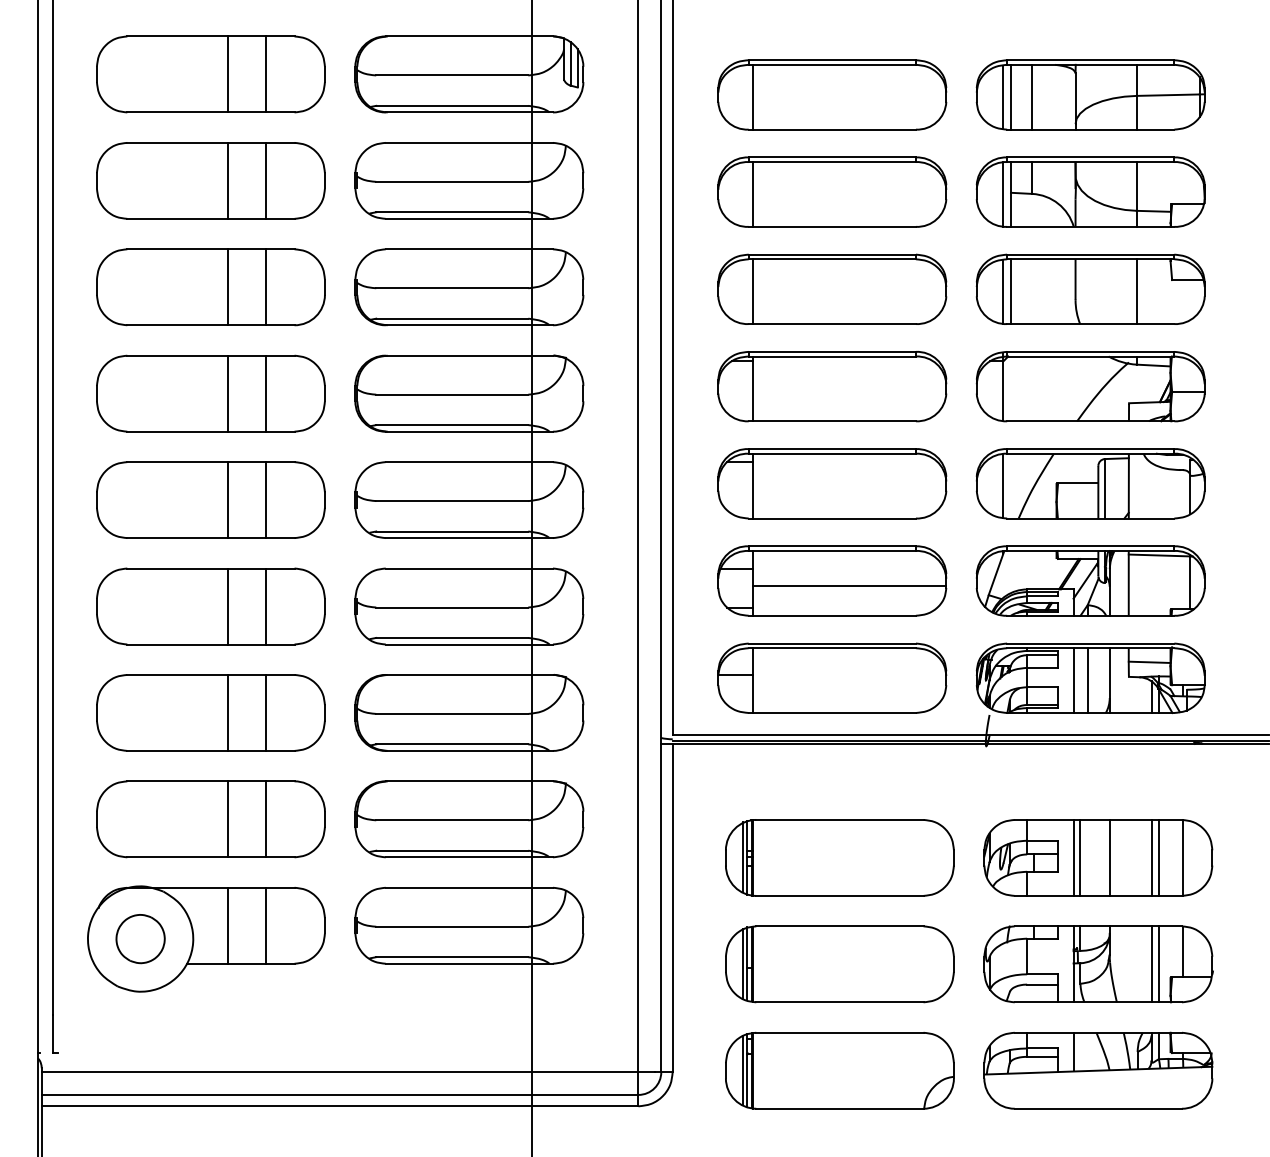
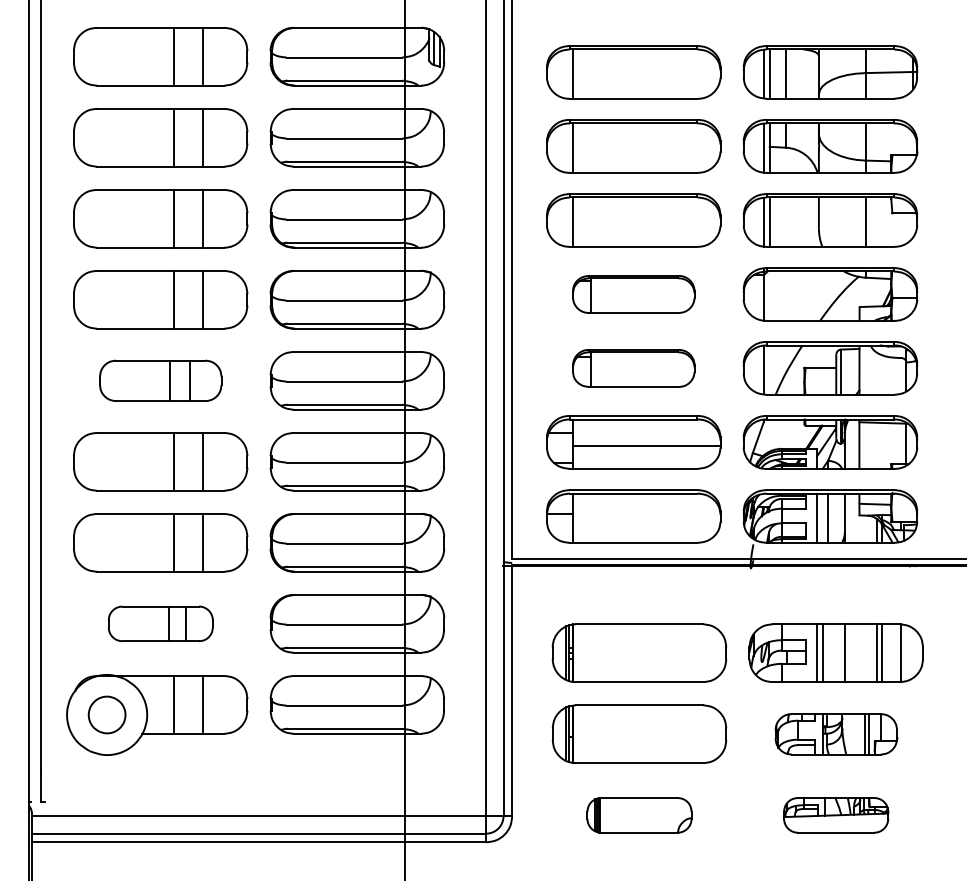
part: (832, 386) -> (633, 294), size x0.7
part: (832, 483) -> (633, 368), size x0.7
part: (210, 499) -> (160, 380), size x0.7
part: (210, 818) -> (160, 623), size x0.6
part: (1098, 964) -> (836, 734), size x0.7
part: (839, 1071) -> (639, 815), size x0.6
part: (1097, 1071) -> (835, 815), size x0.6

